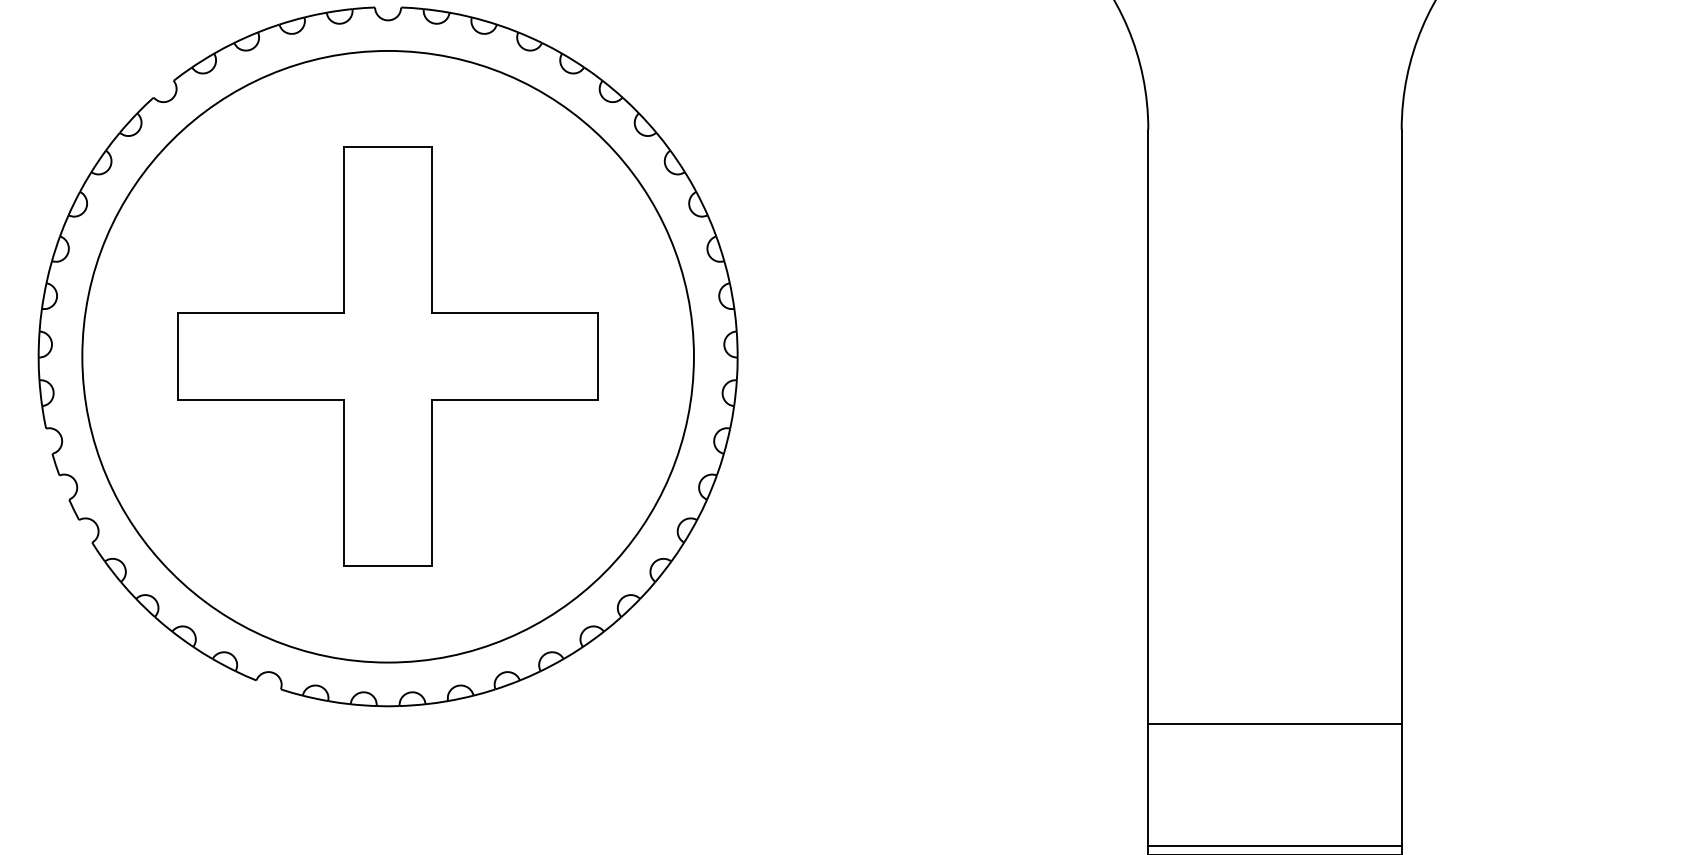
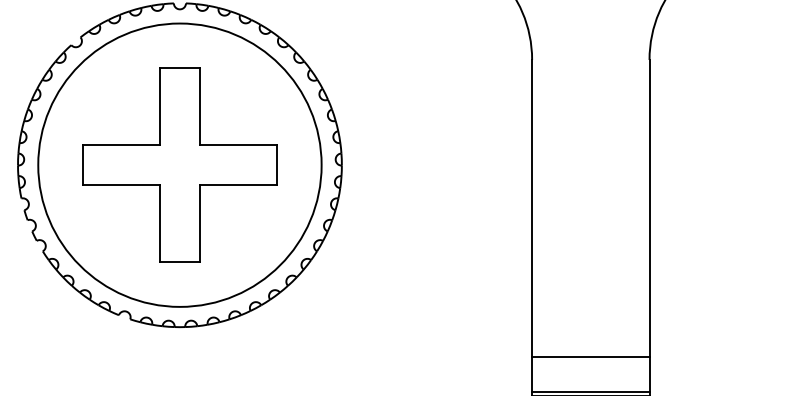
line: (1274, 724) -> (590, 357), moved

